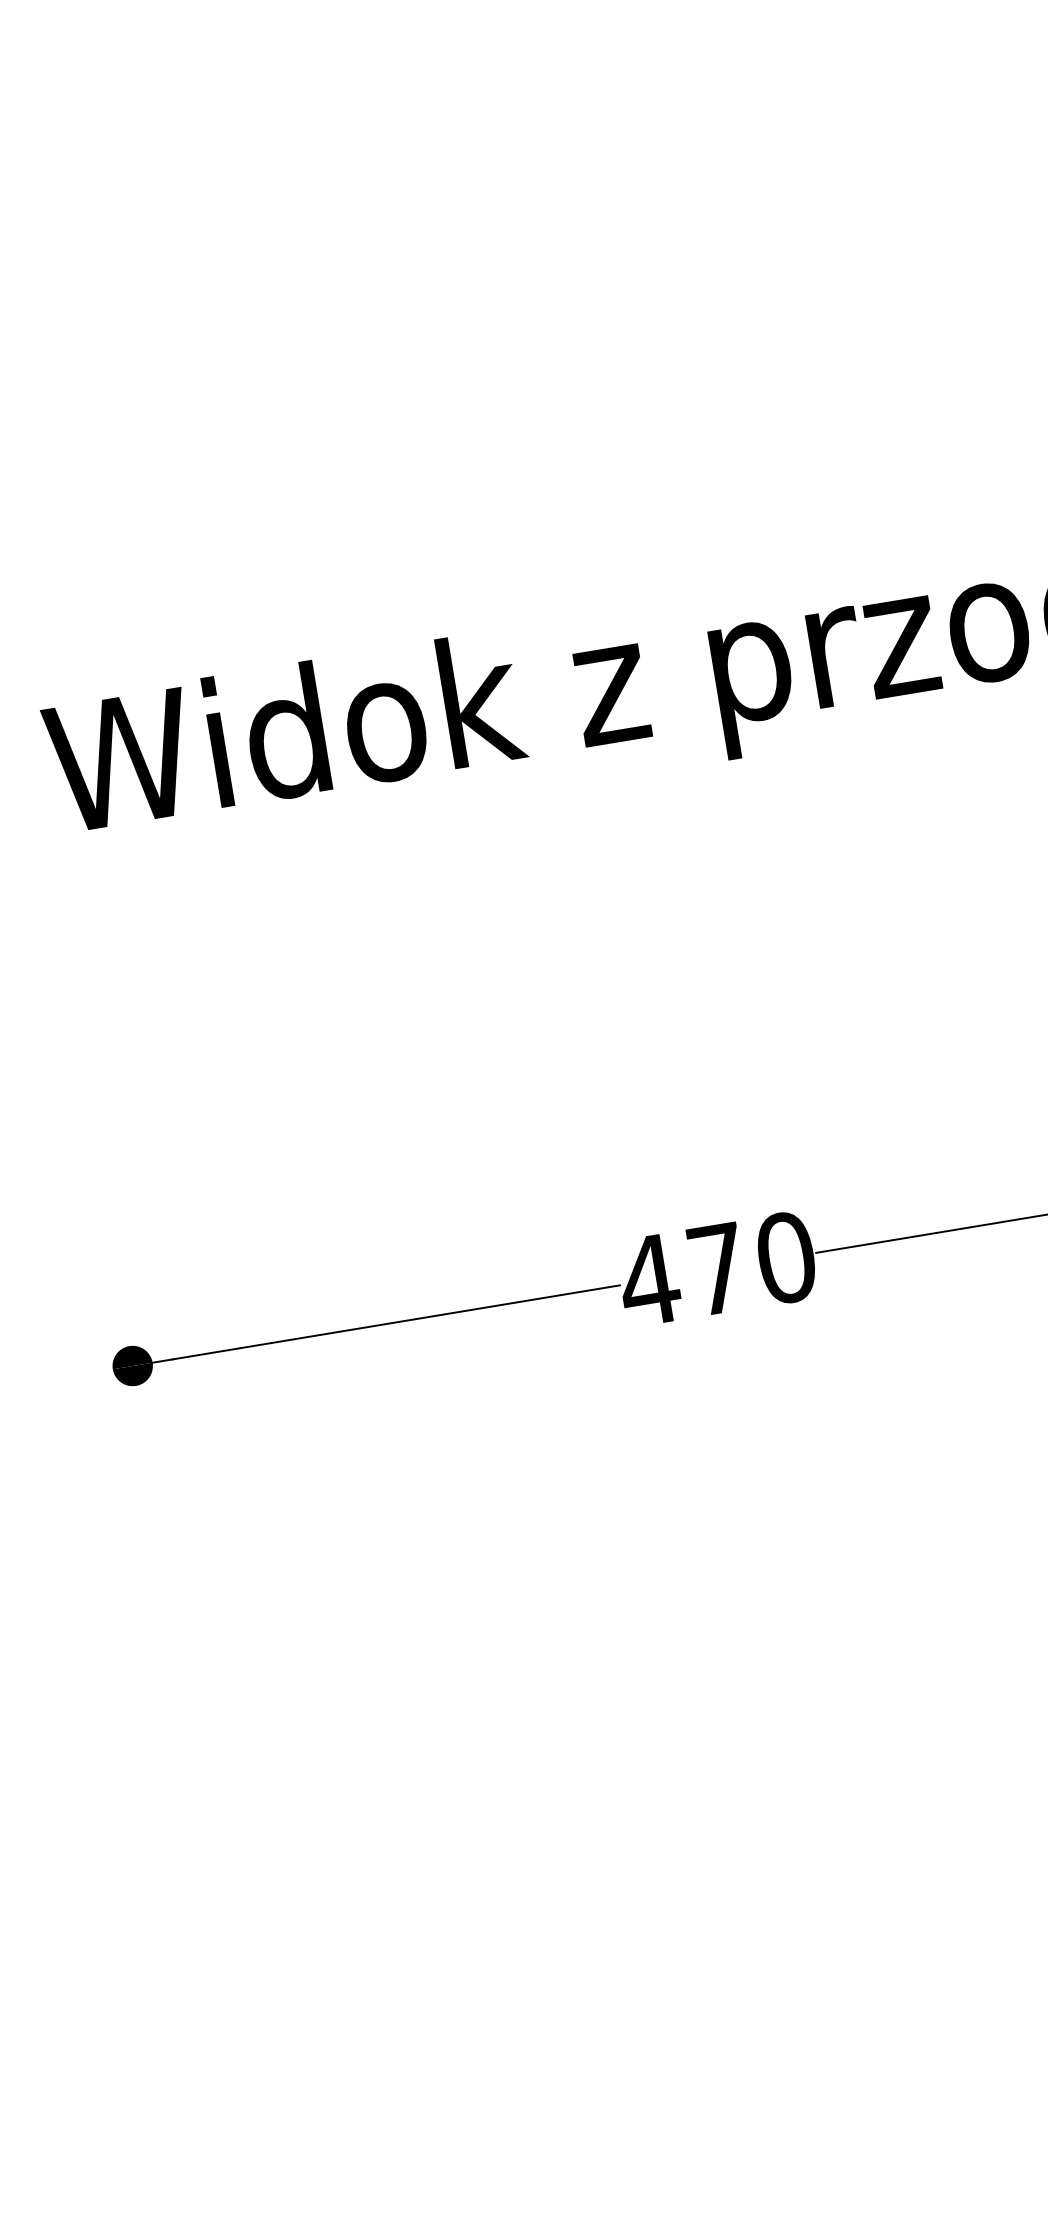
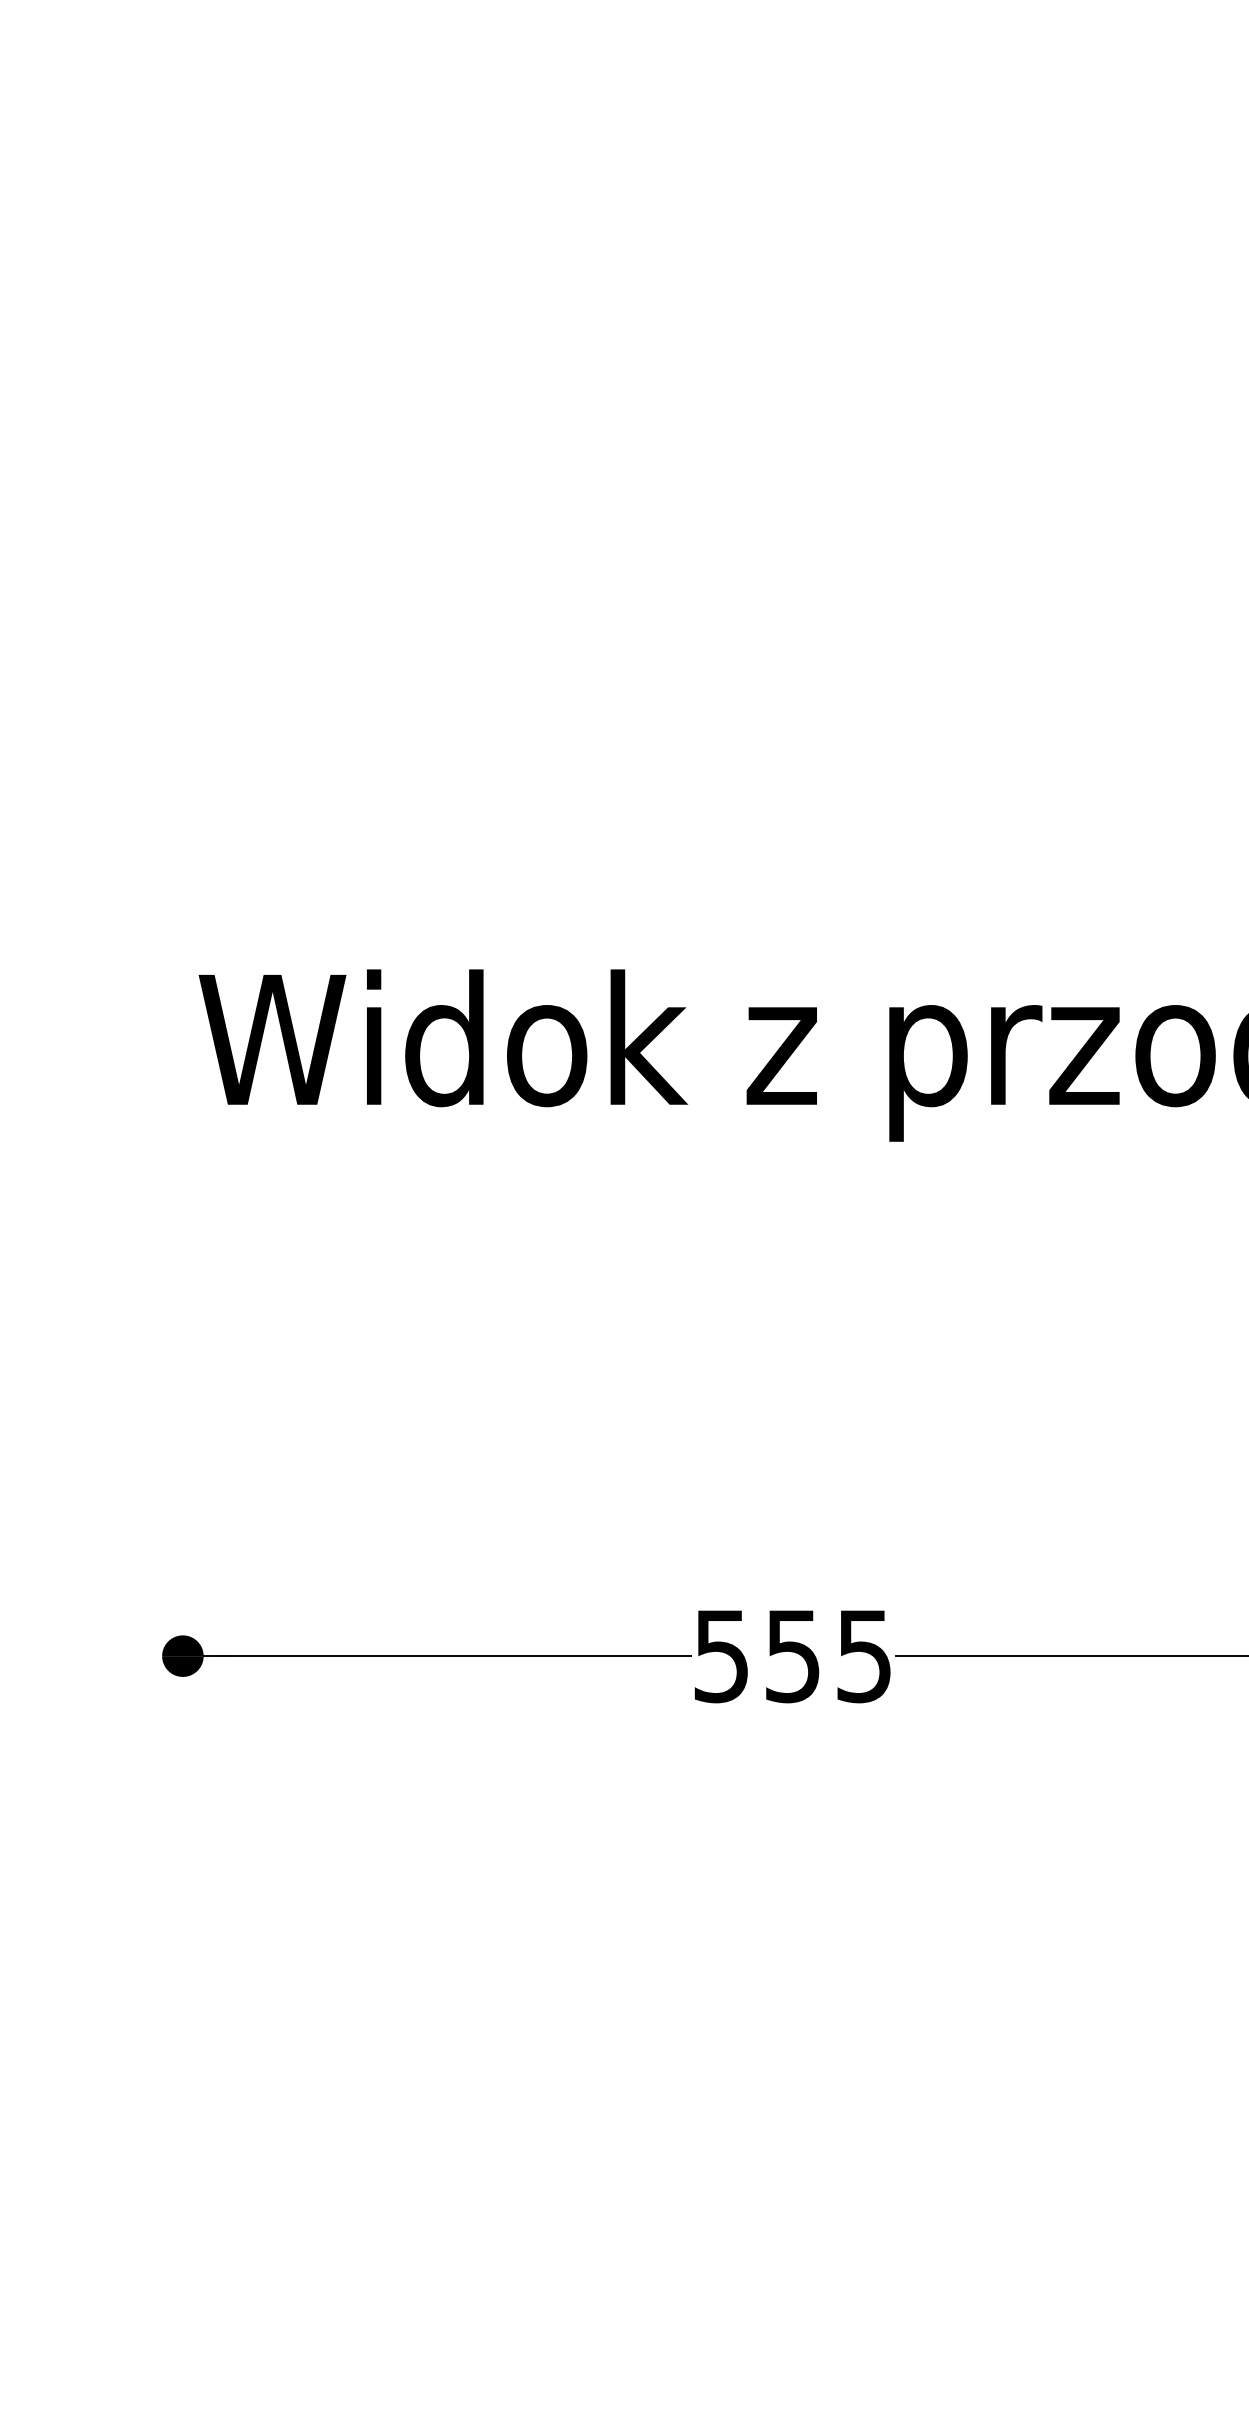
text: (716, 1269) -> (791, 1656), 470 -> 555

